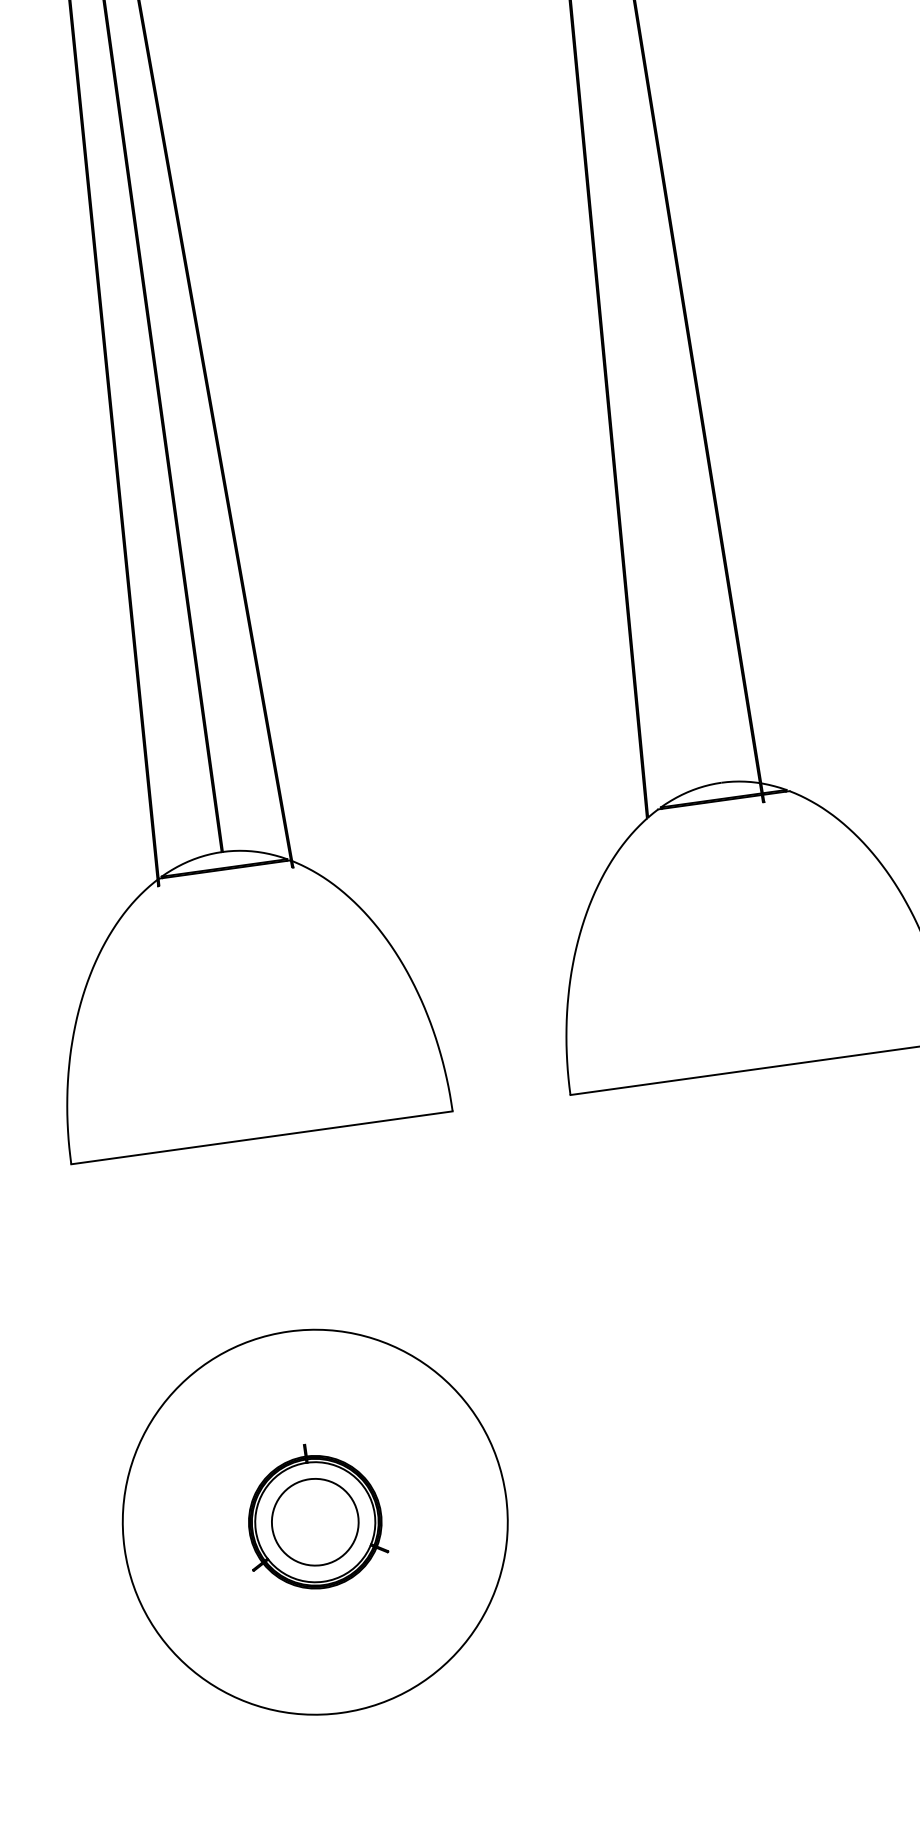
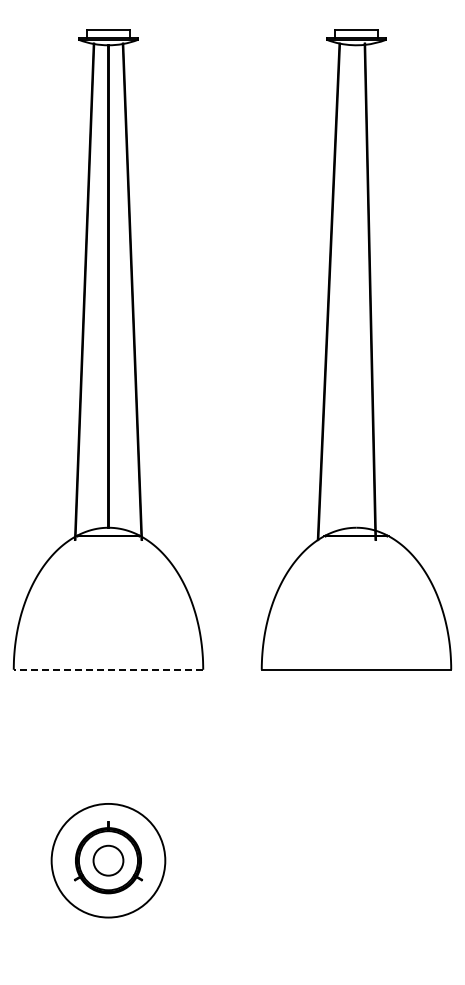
line: (261, 1137) -> (108, 669), solid -> dashed
circle: (315, 1521) -> (108, 860), size x0.6
circle: (315, 1521) -> (108, 860), size x0.7

